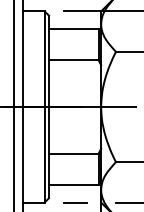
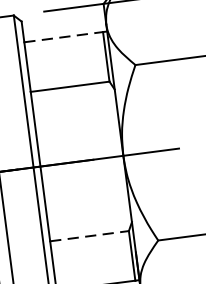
line: (73, 28) -> (63, 36), solid -> dashed
line: (73, 153) -> (88, 235), solid -> dashed

